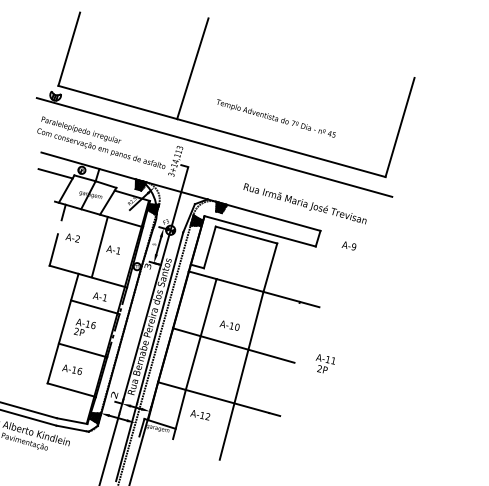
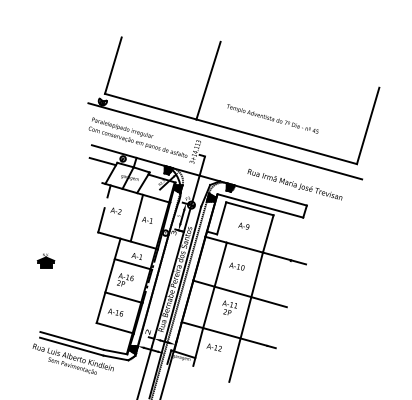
text: (348, 245) -> (243, 225), moved
text: (229, 325) -> (236, 266), moved
text: (325, 363) -> (229, 307), moved

